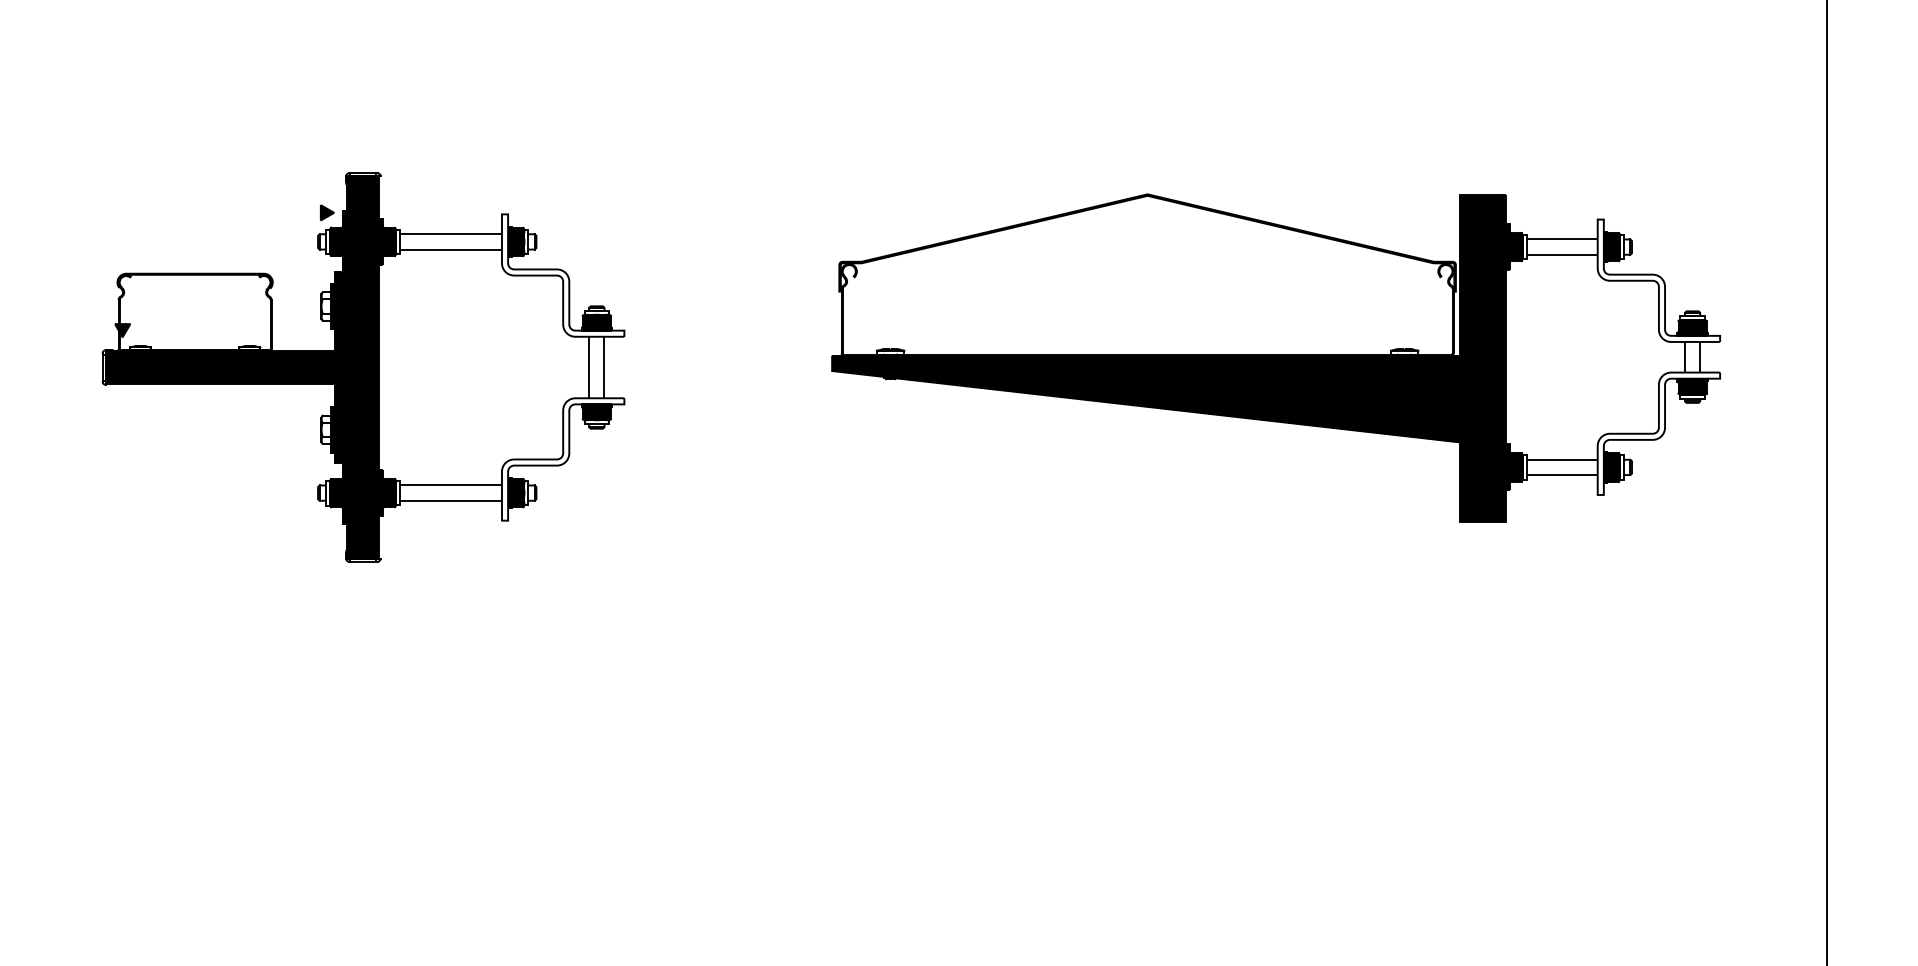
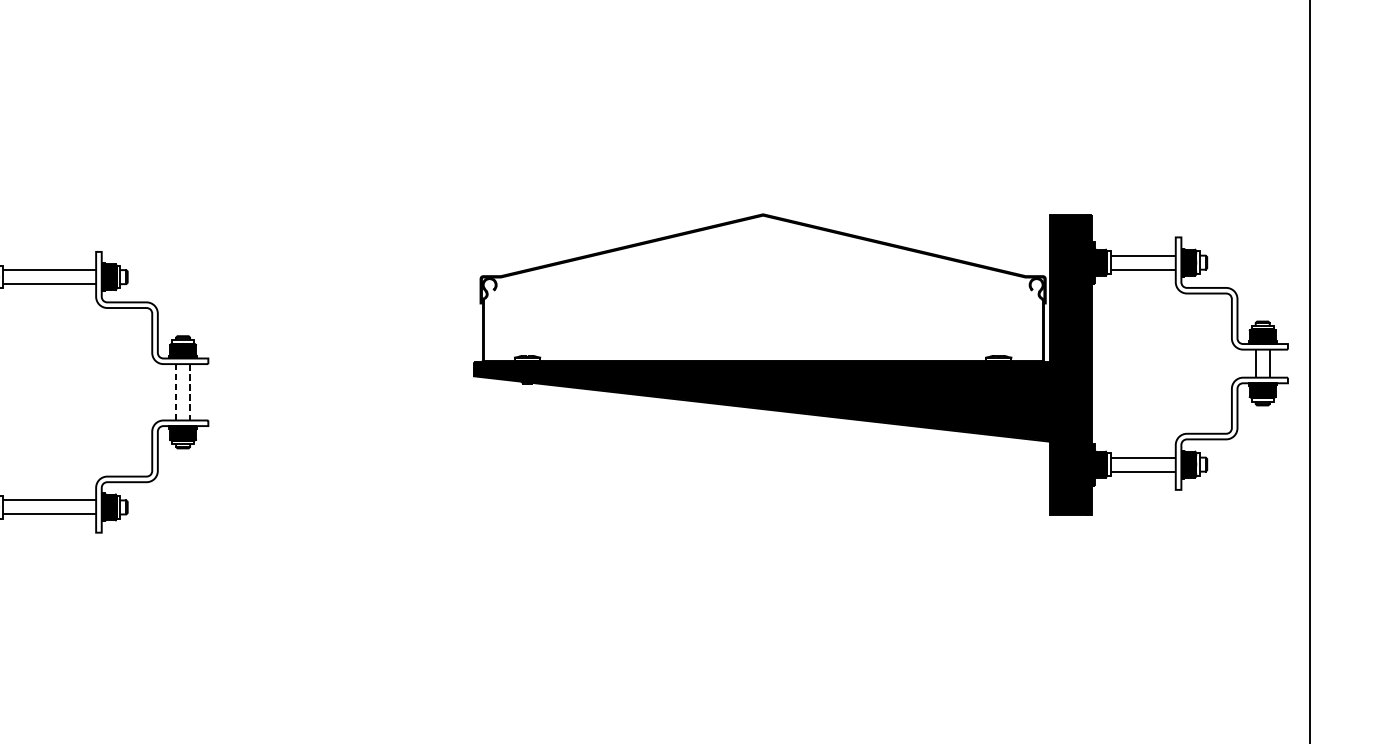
part: (1275, 357) -> (880, 363), moved
line: (589, 367) -> (176, 392), solid -> dashed
line: (604, 367) -> (190, 392), solid -> dashed

